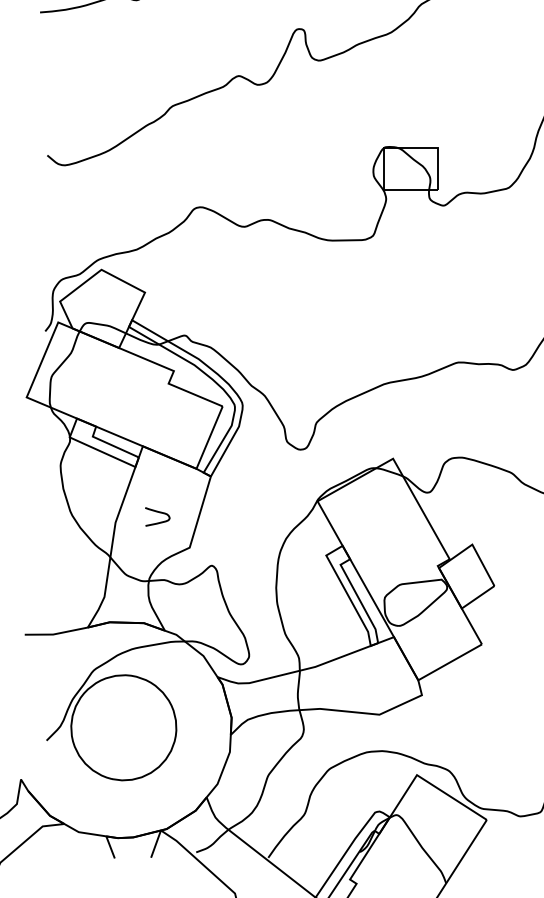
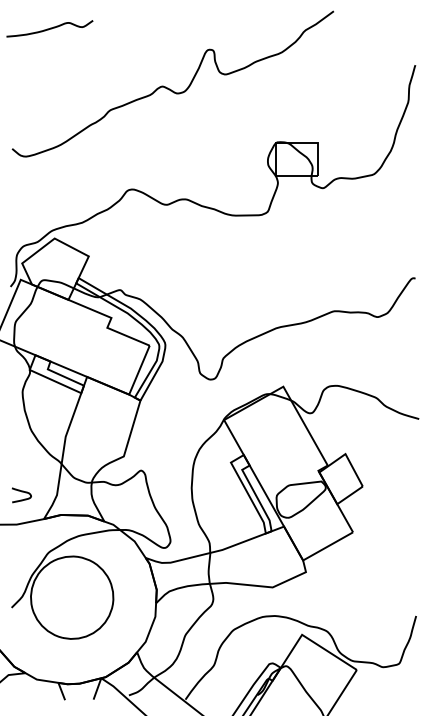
curve: (157, 513) -> (21, 492), moved

